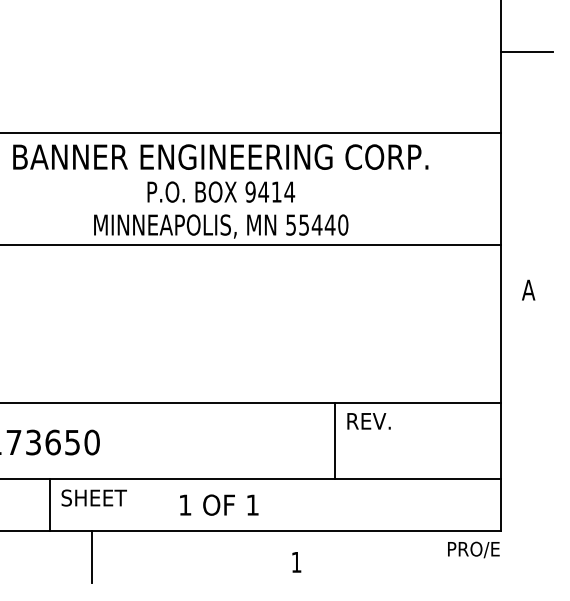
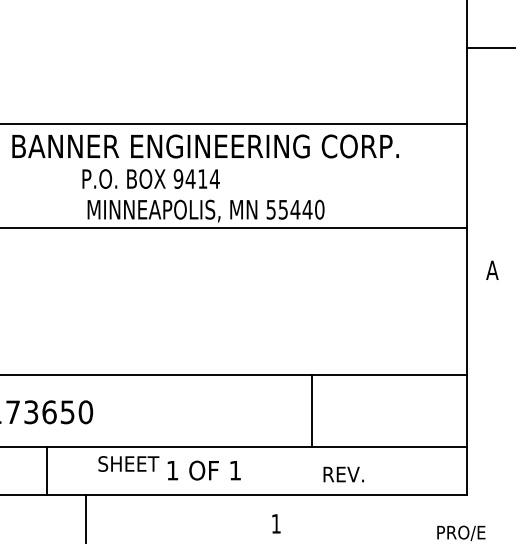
text: (220, 191) -> (150, 178), moved
text: (368, 421) -> (343, 474), moved
text: (93, 497) -> (128, 463), moved
text: (473, 549) -> (461, 532), moved

